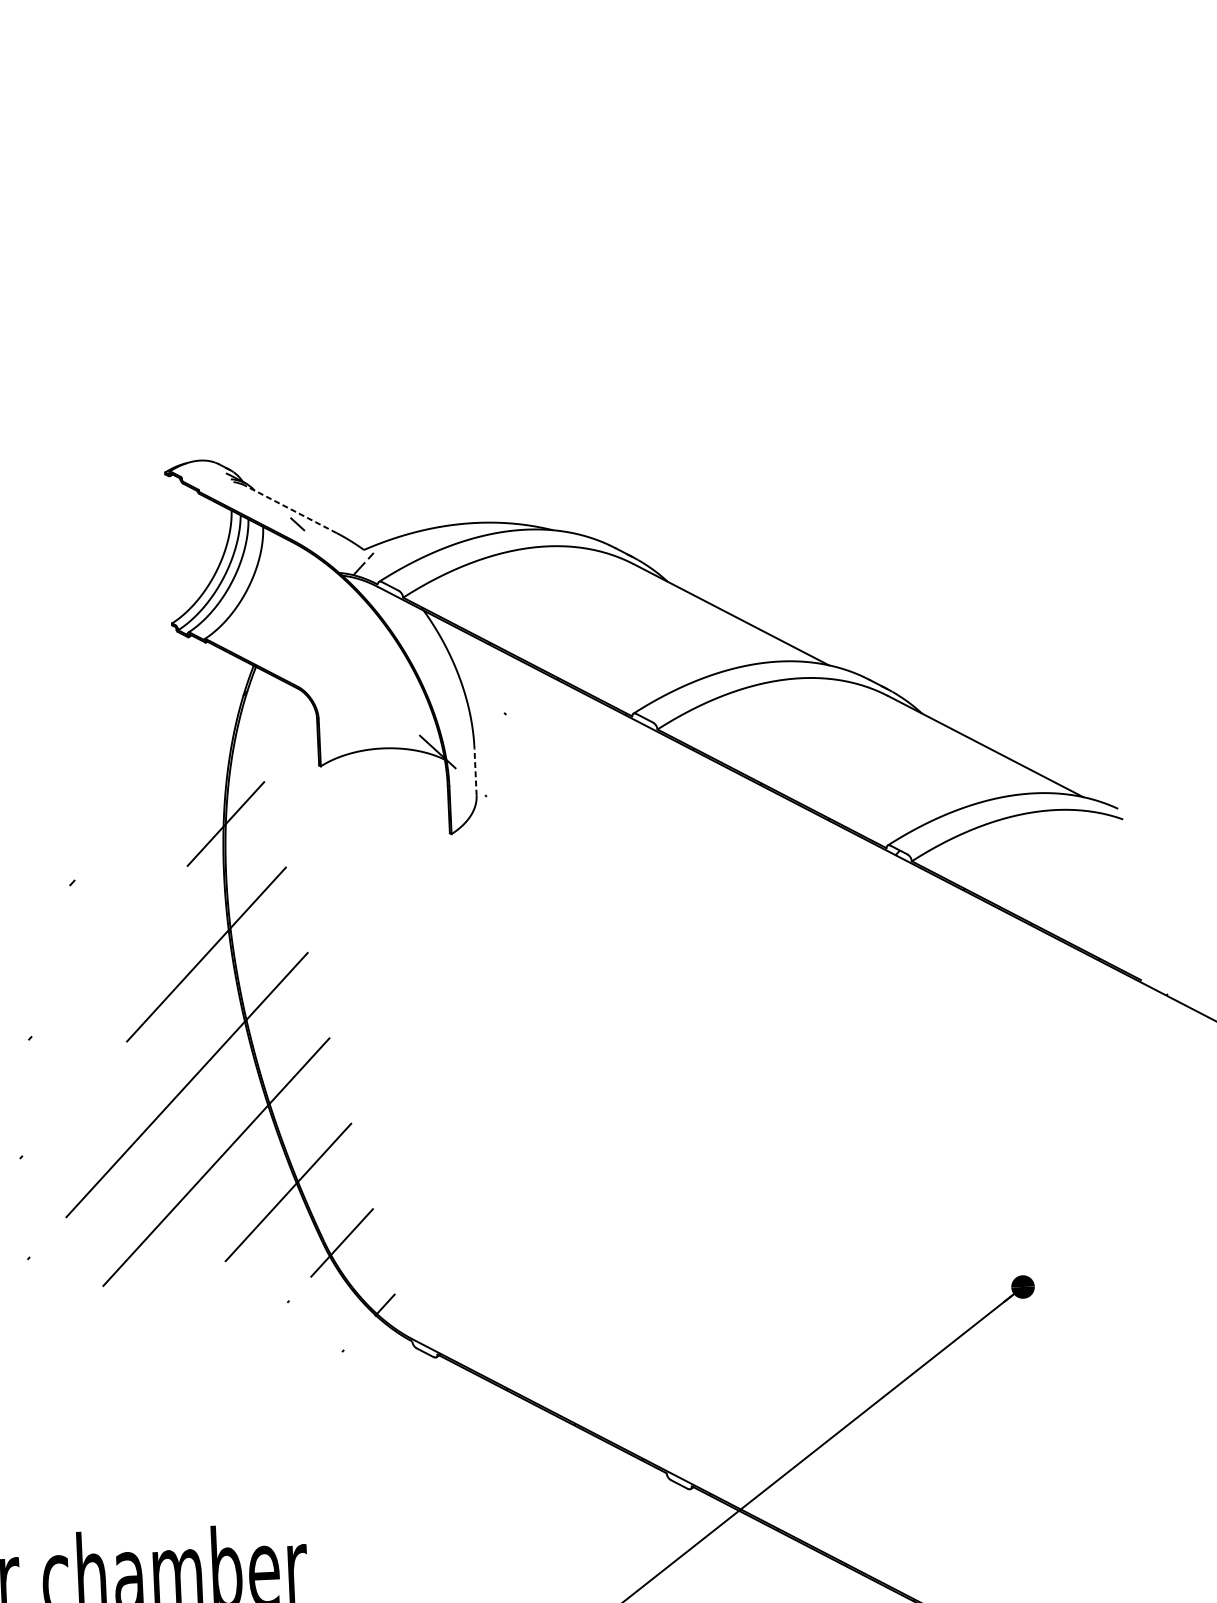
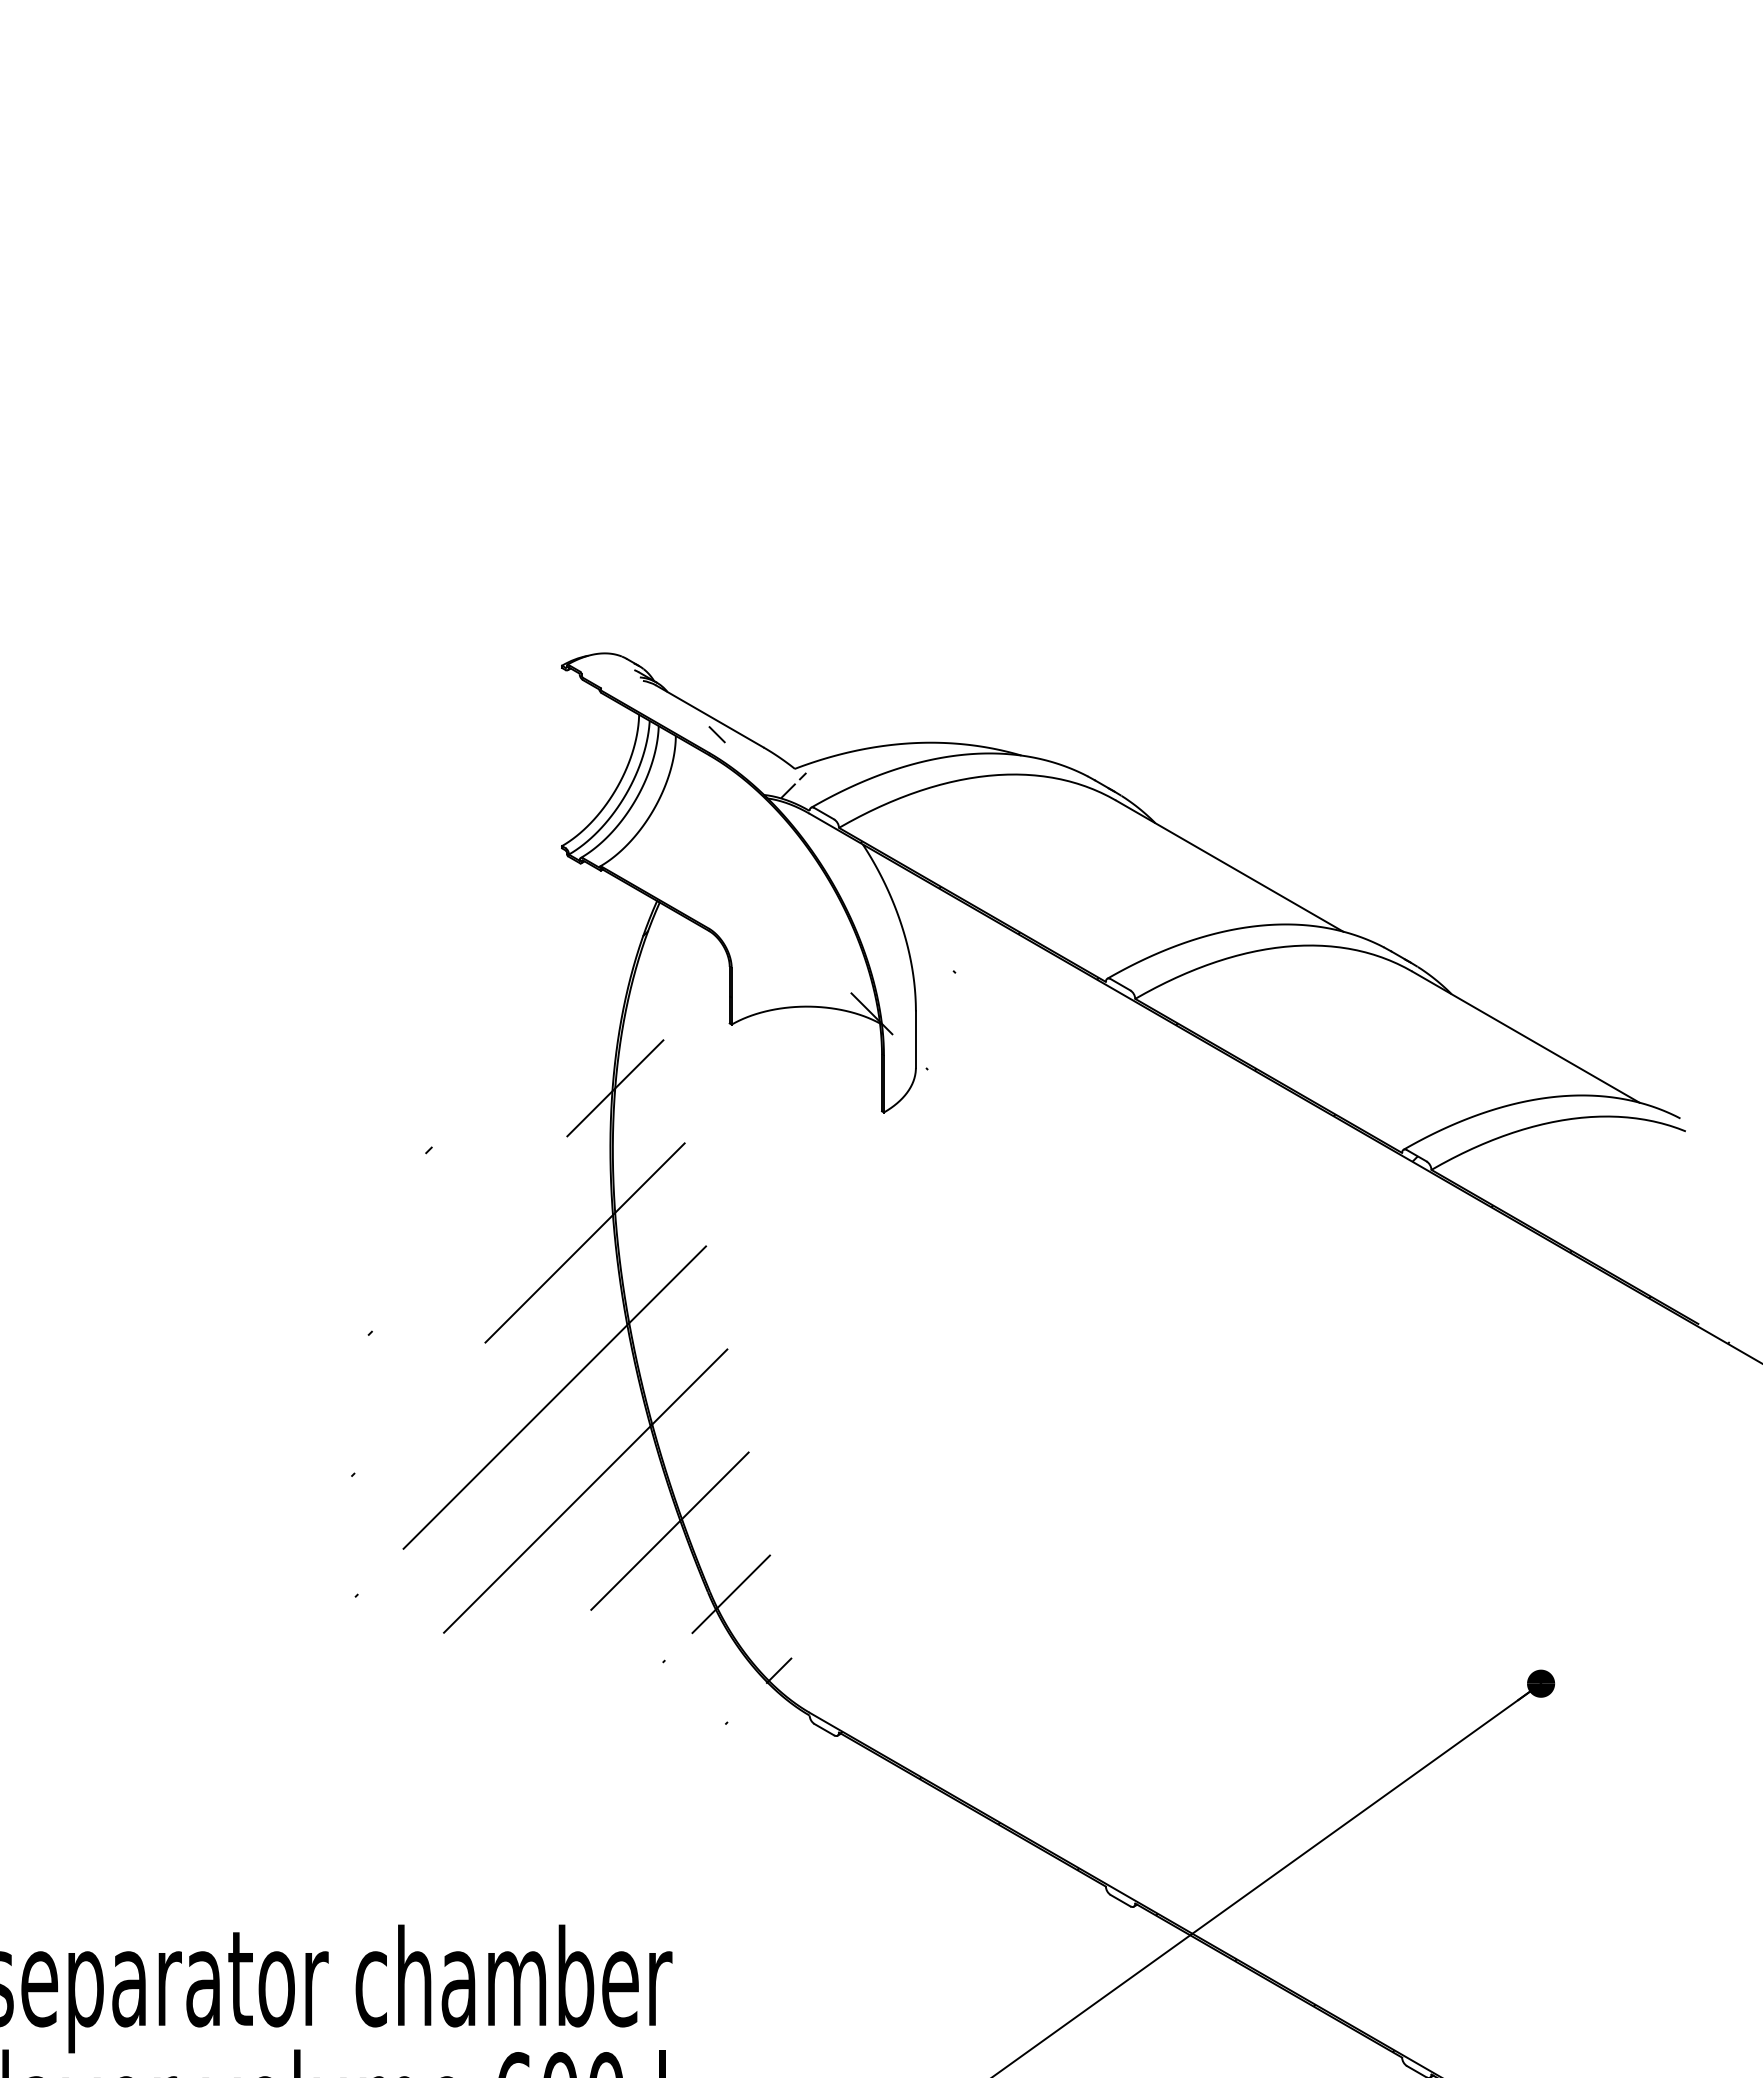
line: (290, 509) -> (709, 716), dashed -> solid
line: (475, 771) -> (915, 1039), dashed -> solid

